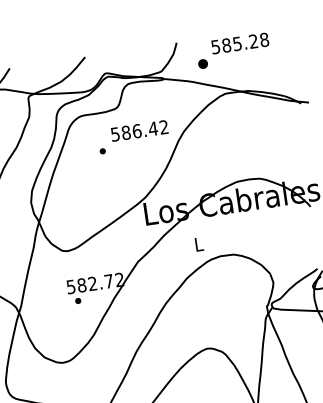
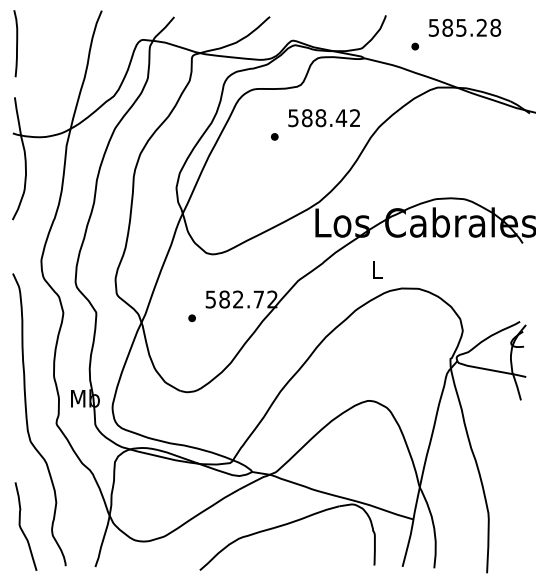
part: (203, 63) -> (415, 46), size x0.62
text: (136, 130) -> (320, 117), 586.42 -> 588.42
part: (77, 301) -> (191, 318), moved

